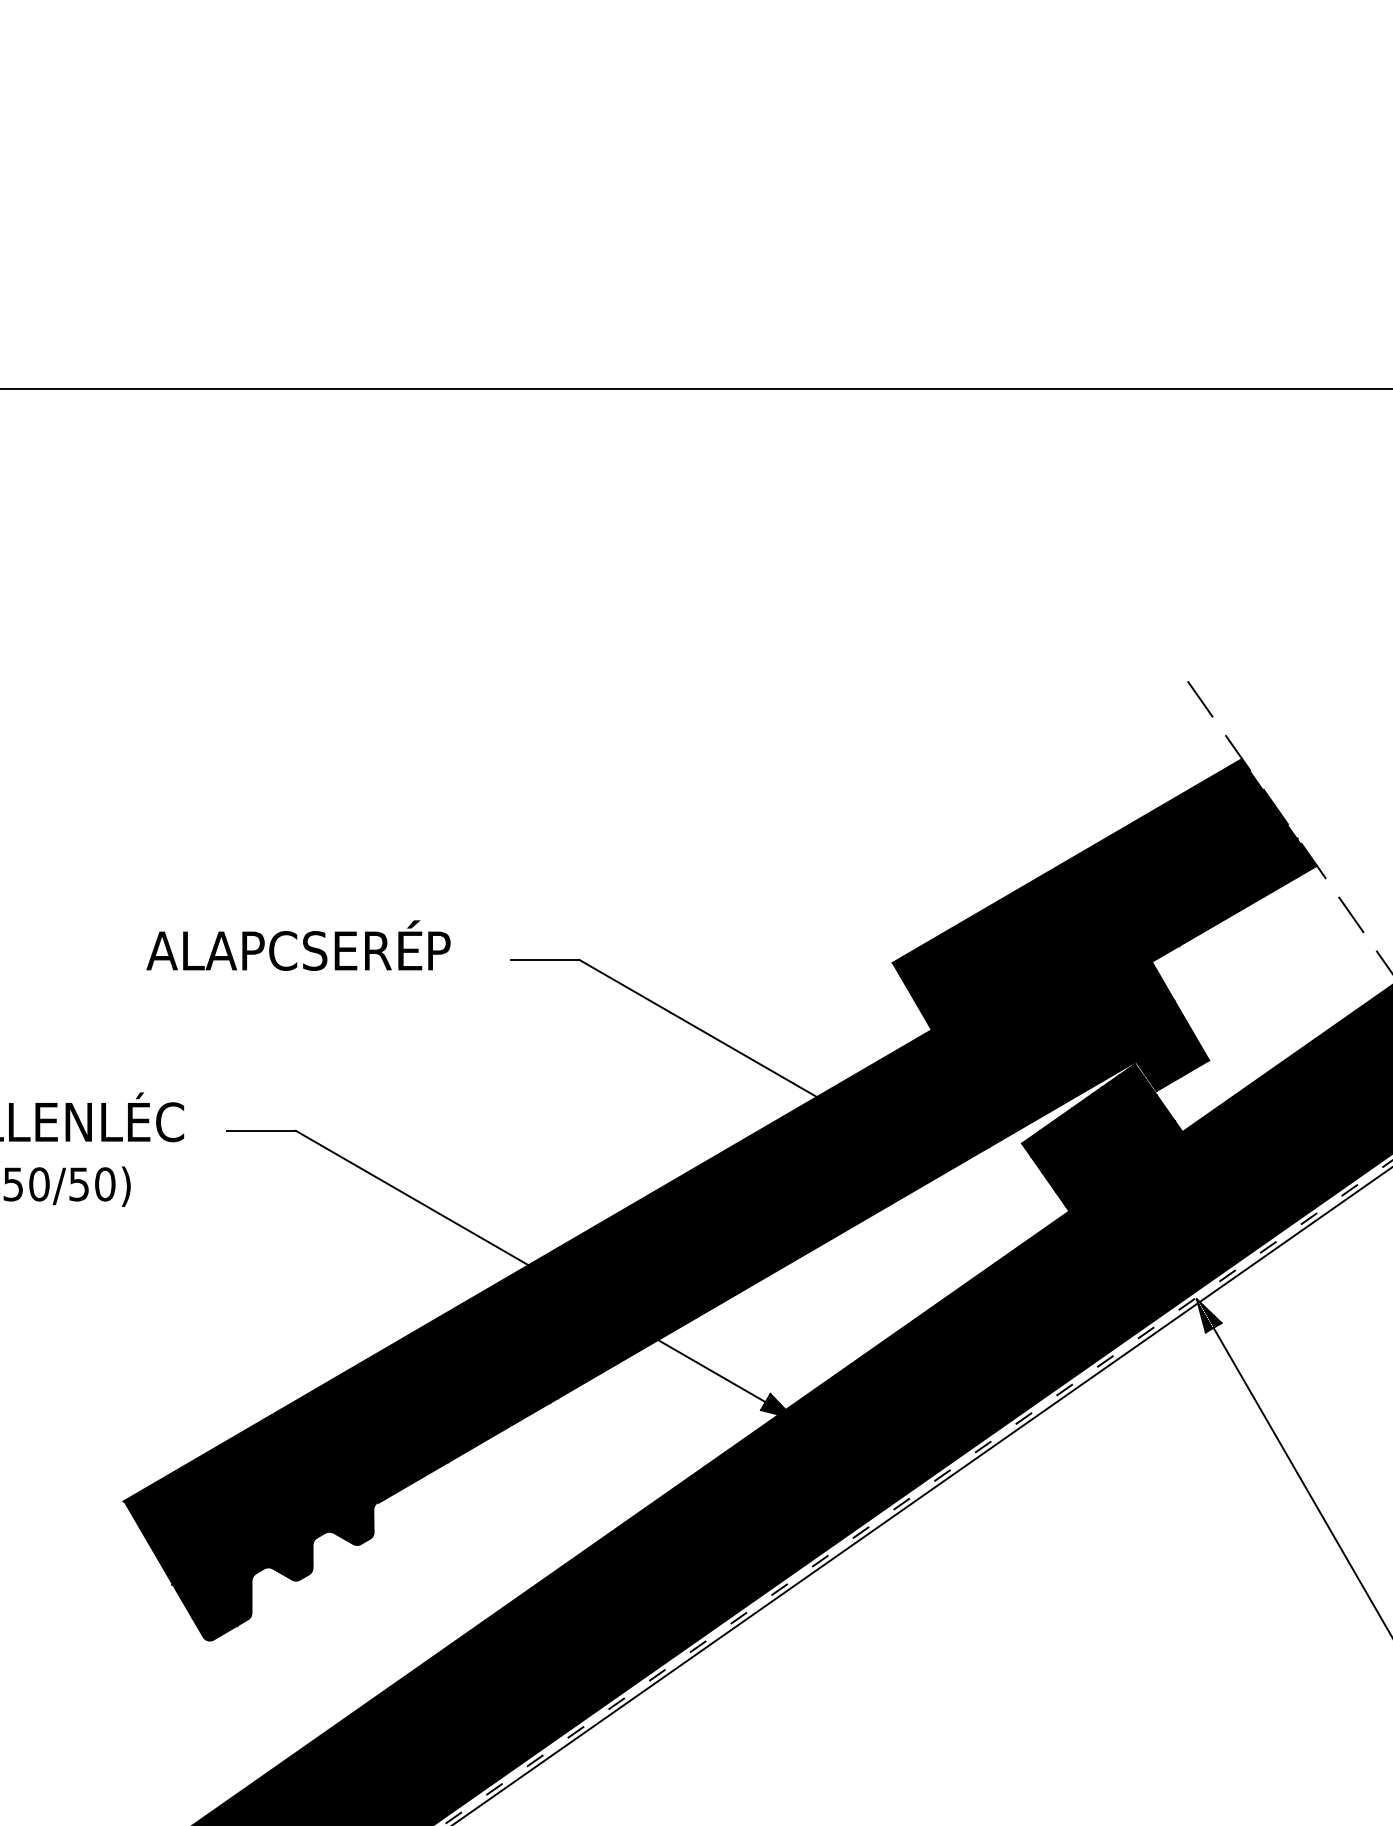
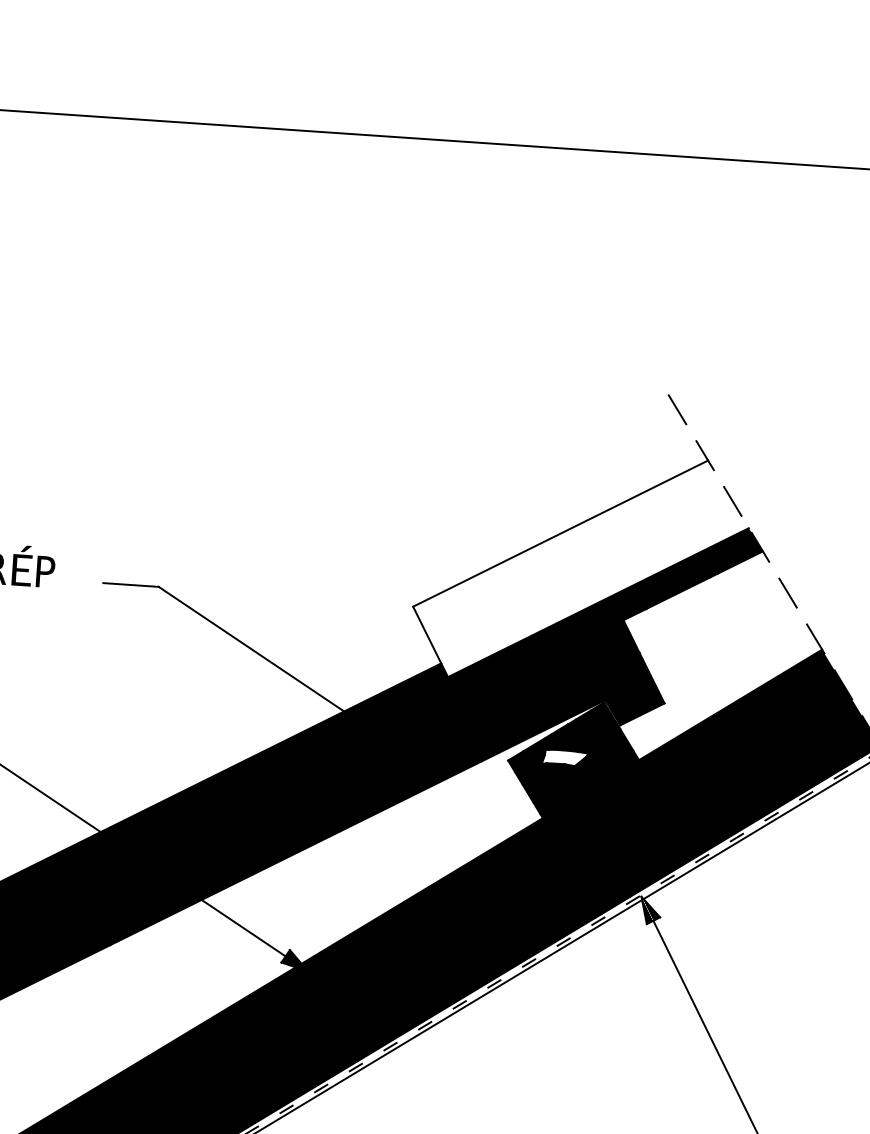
fill: (1094, 902) -> (580, 568), removed
fill: (1091, 1135) -> (564, 757), removed

